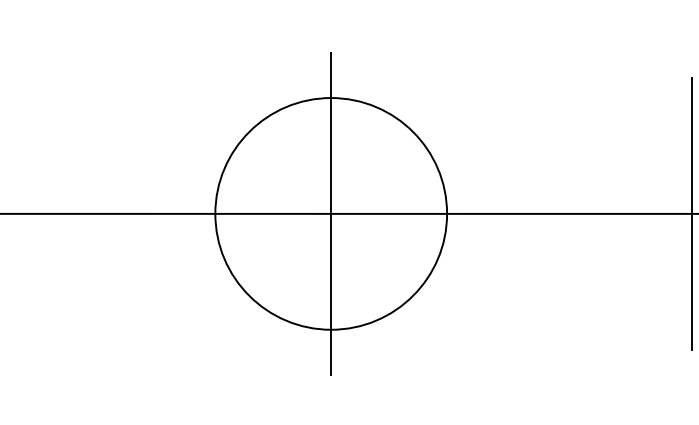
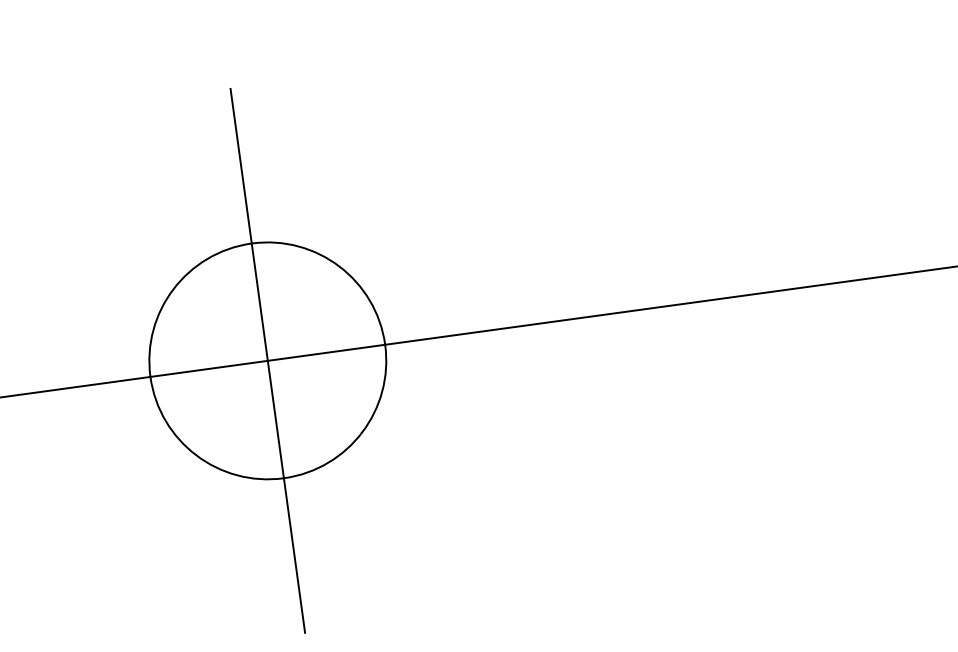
circle: (331, 213) -> (268, 360), size x0.6
line: (692, 213) -> (877, 276), removed

